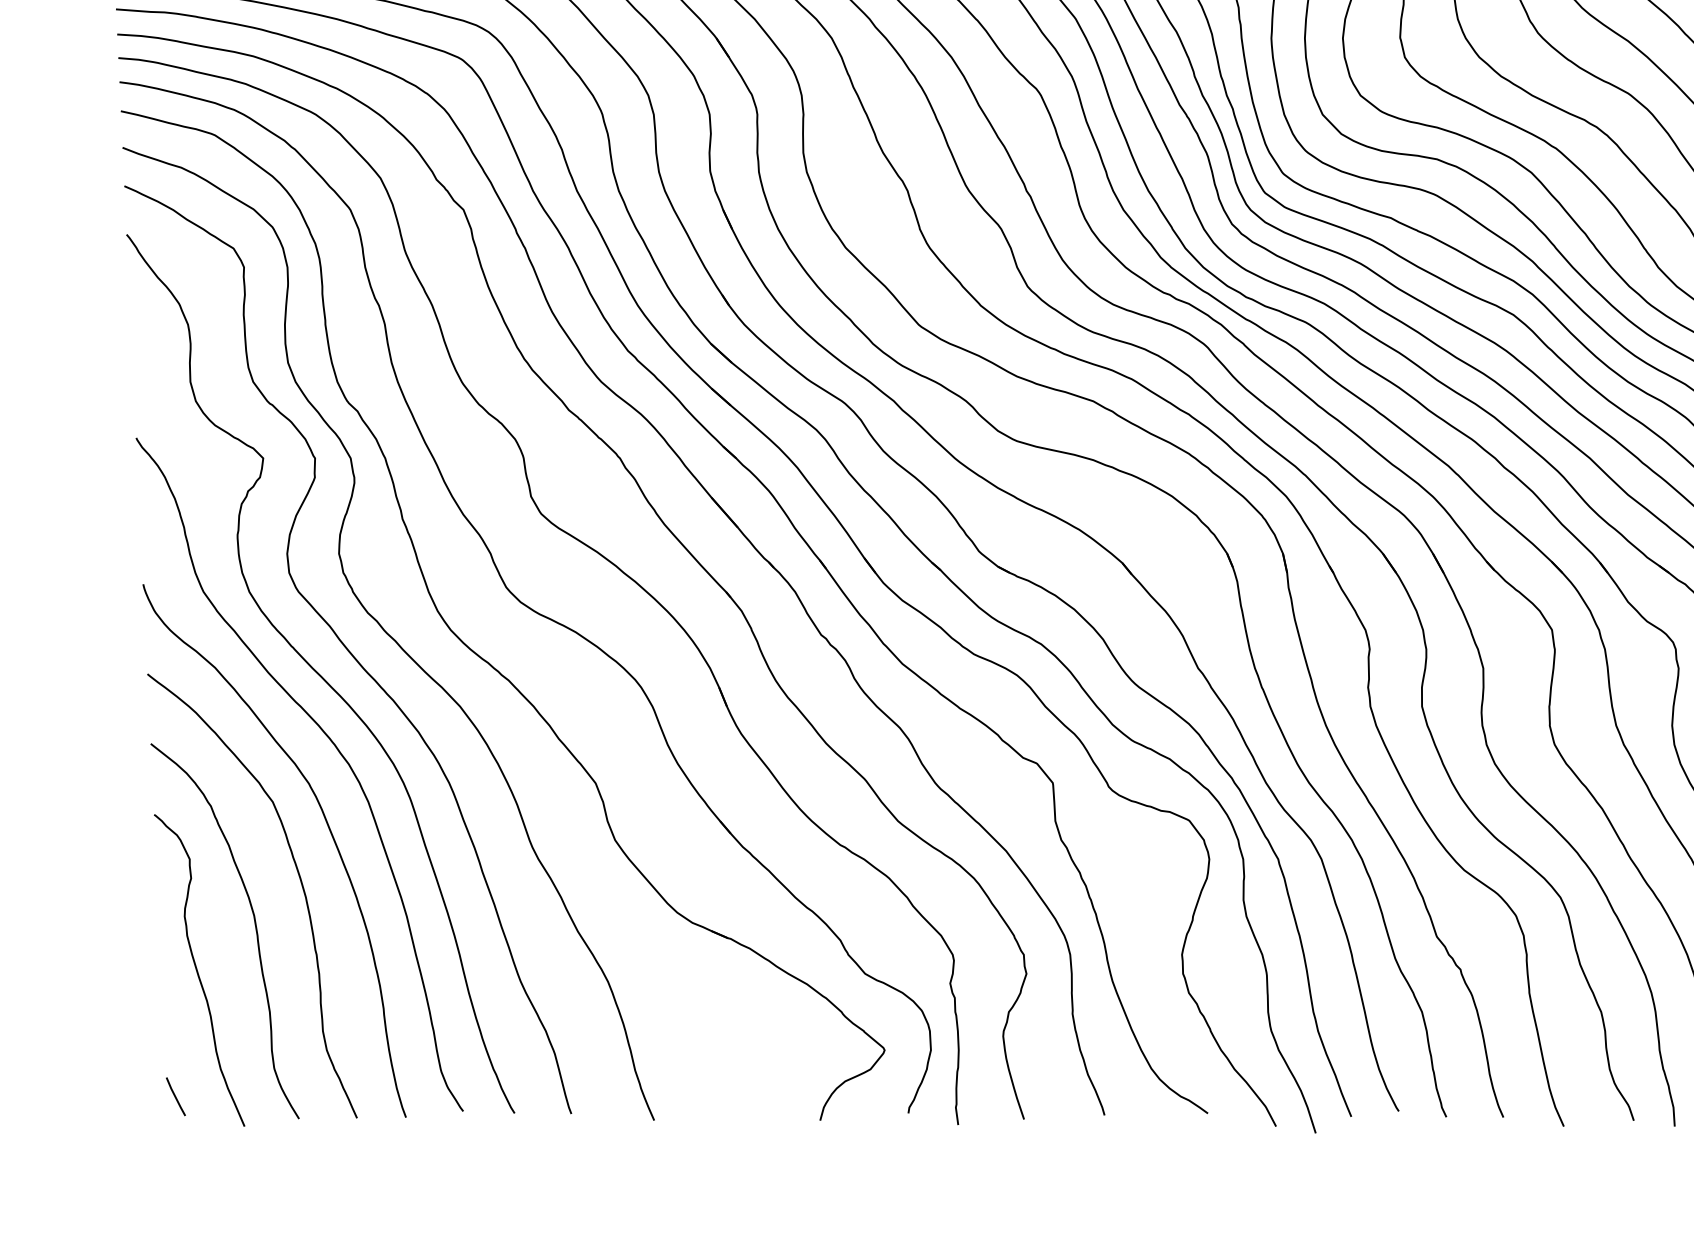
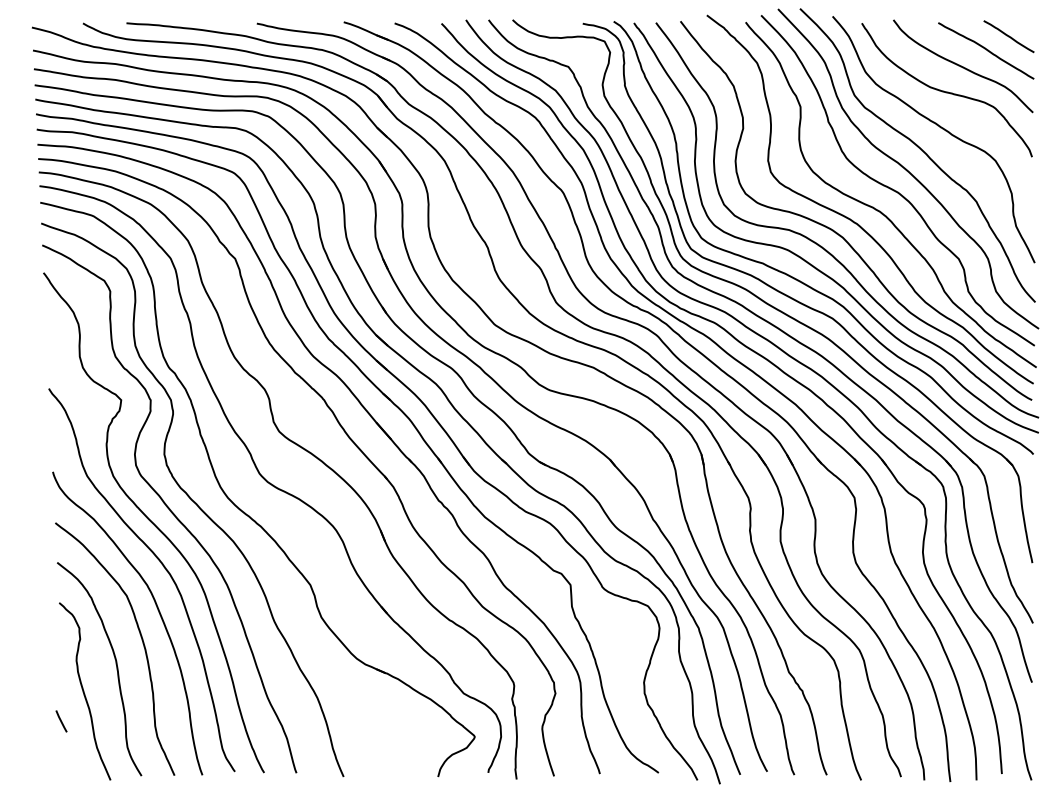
line: (175, 1096) -> (61, 721), moved

